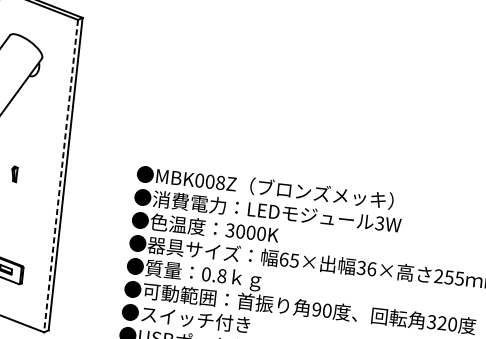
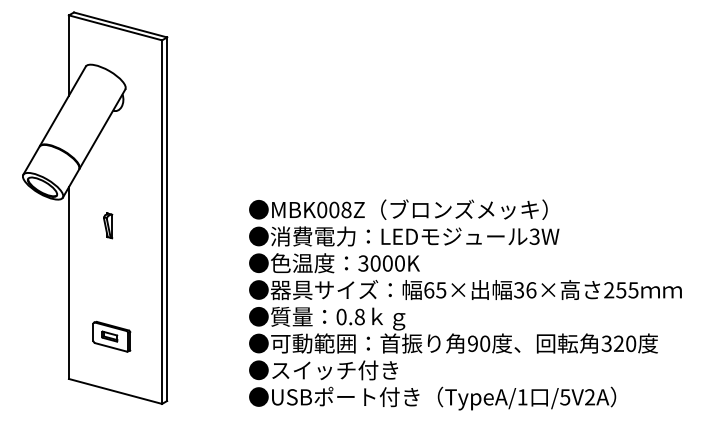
part: (14, 174) -> (108, 225), size x1.43
line: (61, 176) -> (162, 222), dashed -> solid

